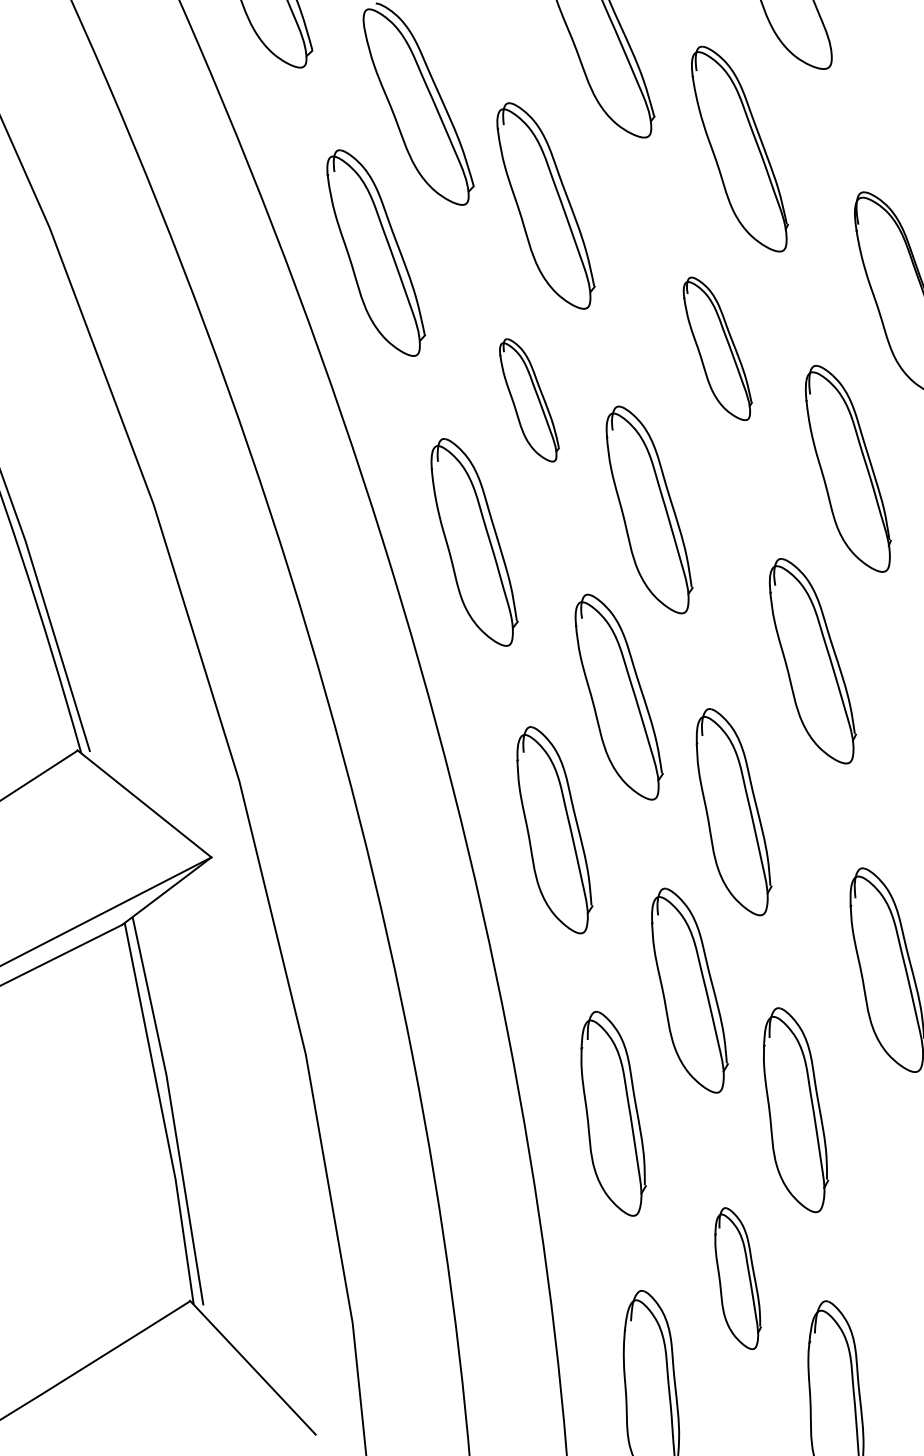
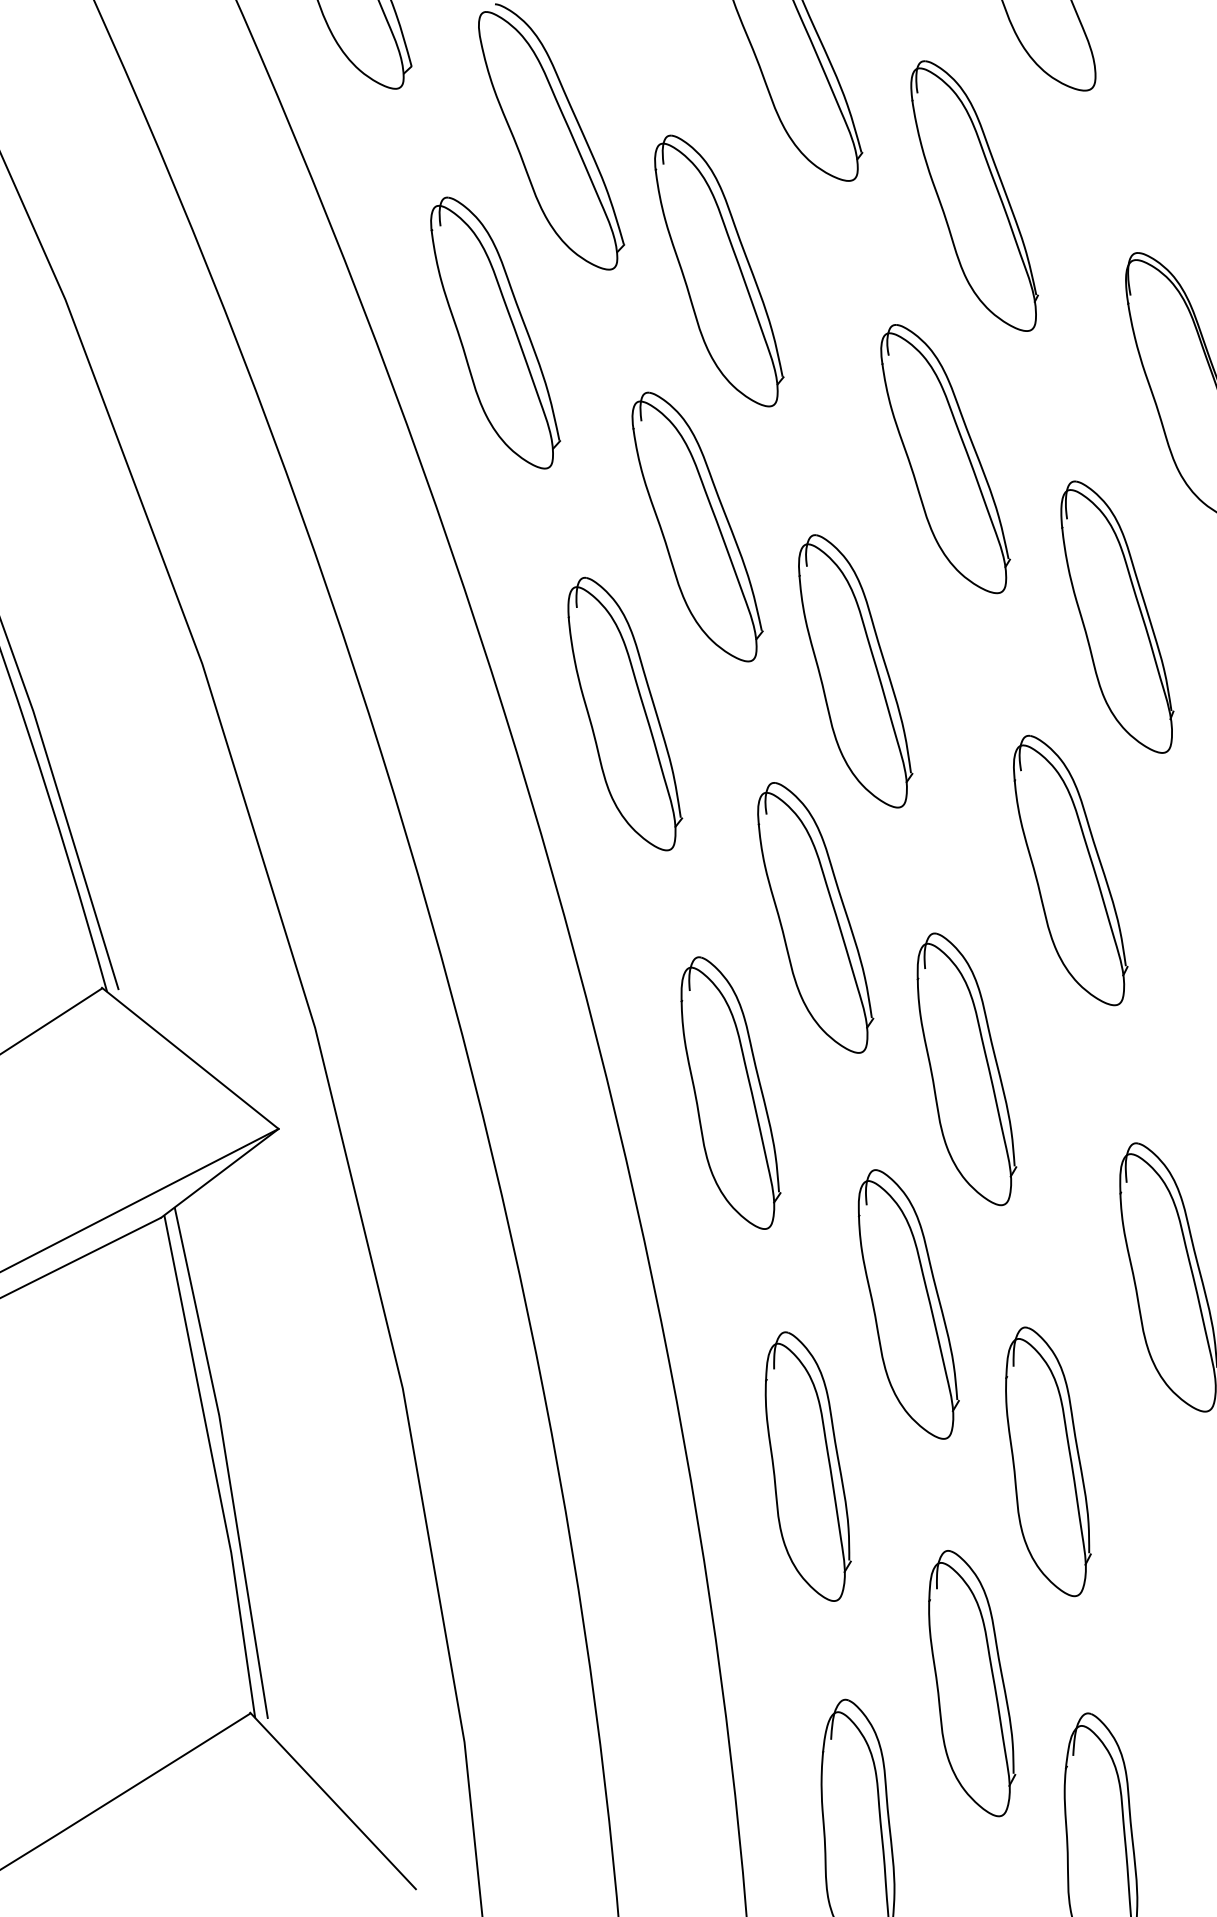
part: (717, 349) -> (945, 459), size x1.43
part: (529, 399) -> (697, 526), size x1.67
part: (738, 1278) -> (972, 1683), size x1.43

